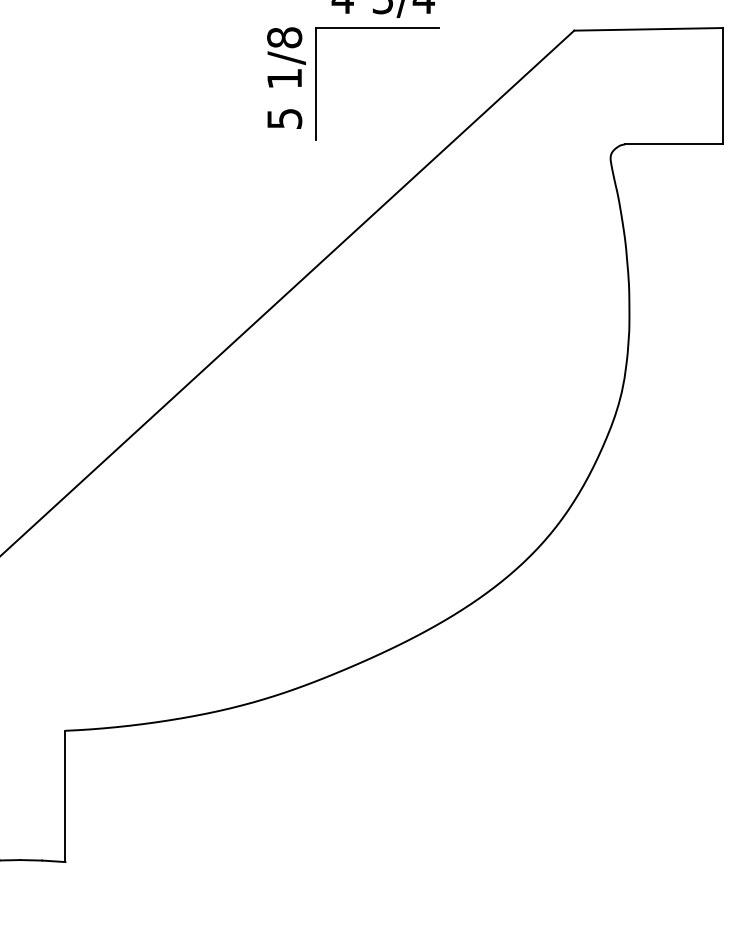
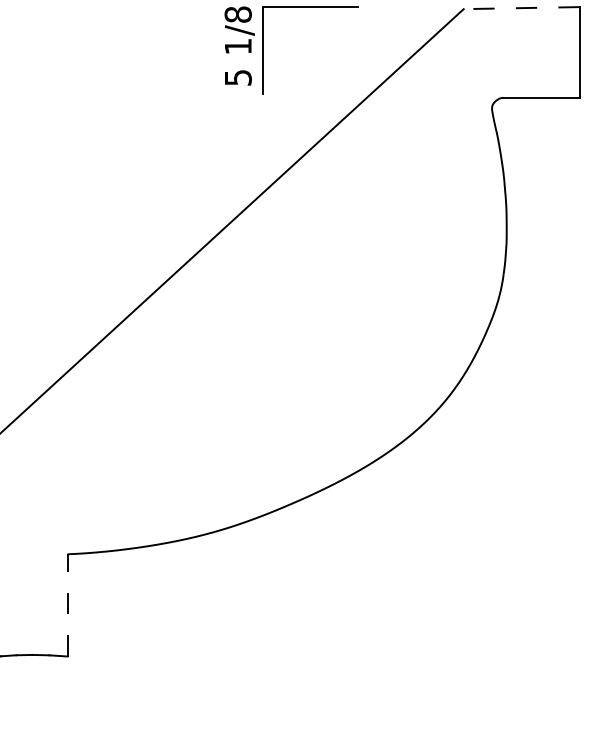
line: (648, 29) -> (521, 8), solid -> dashed
line: (65, 795) -> (67, 604), solid -> dashed

